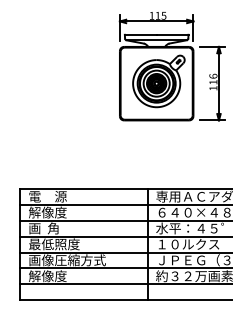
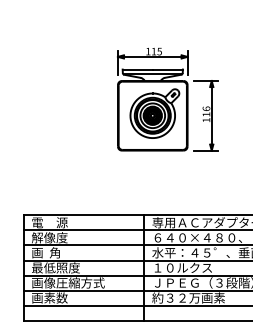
text: (47, 275) -> (49, 297), 解像度 -> 画素数

